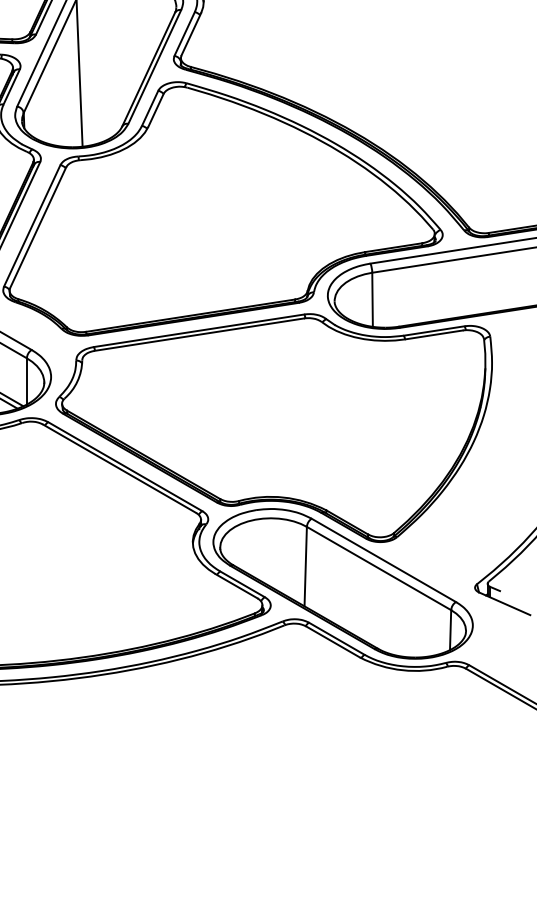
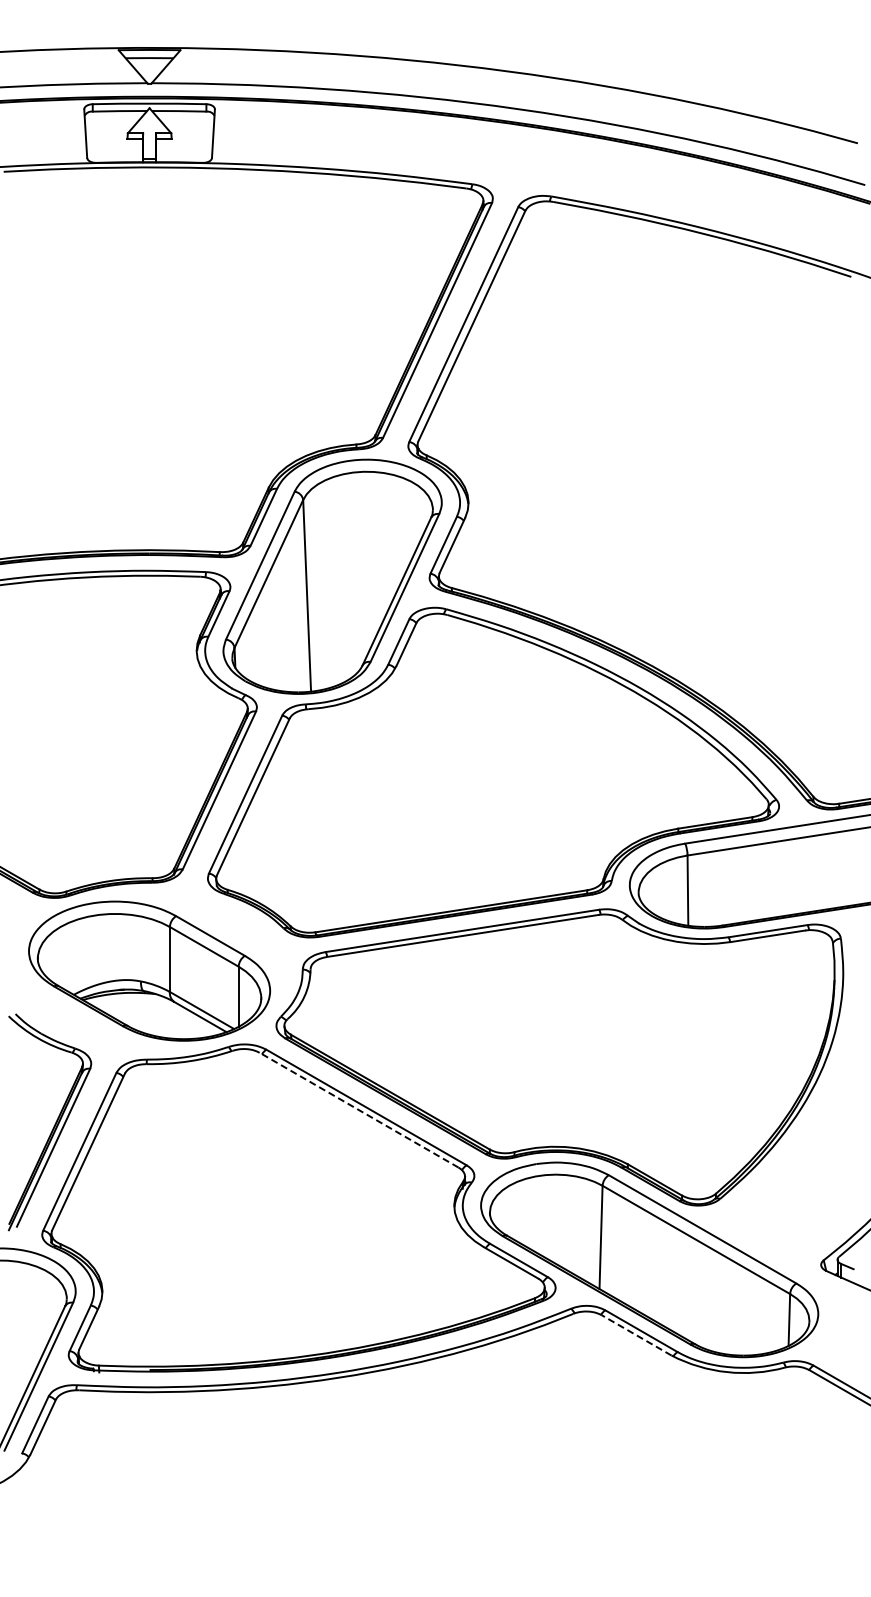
line: (119, 468) -> (359, 1110), solid -> dashed
line: (332, 642) -> (636, 1335), solid -> dashed

